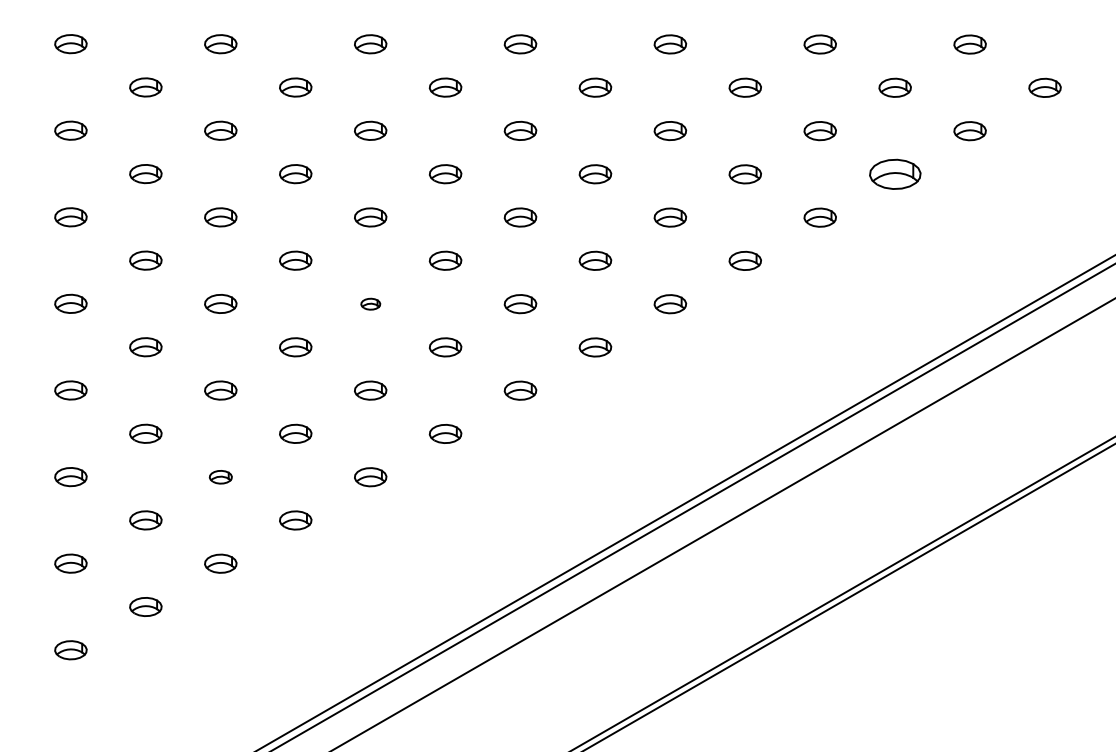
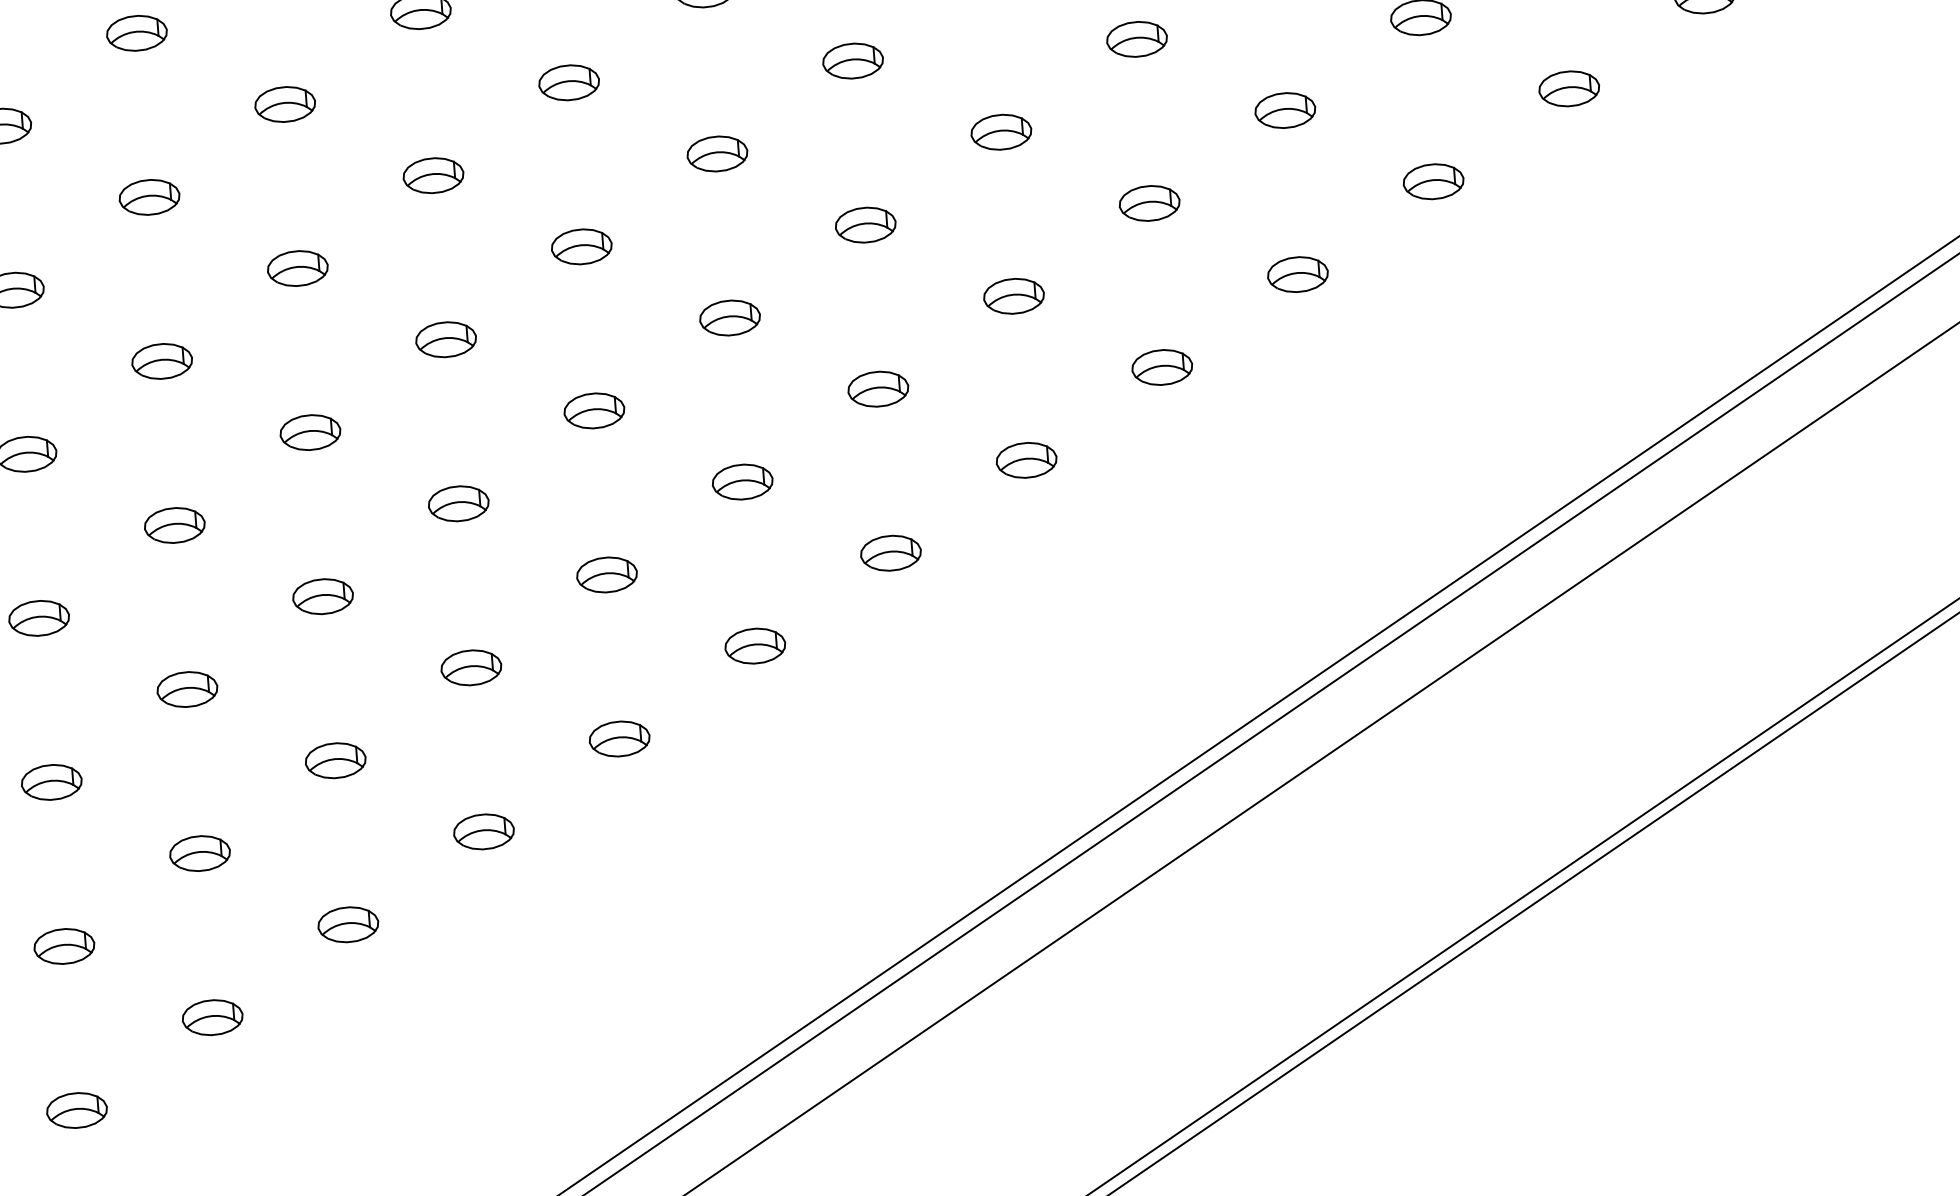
part: (894, 174) -> (1432, 181), size x0.62
part: (370, 304) -> (458, 504), size x1.67
part: (220, 477) -> (199, 854), size x1.43

